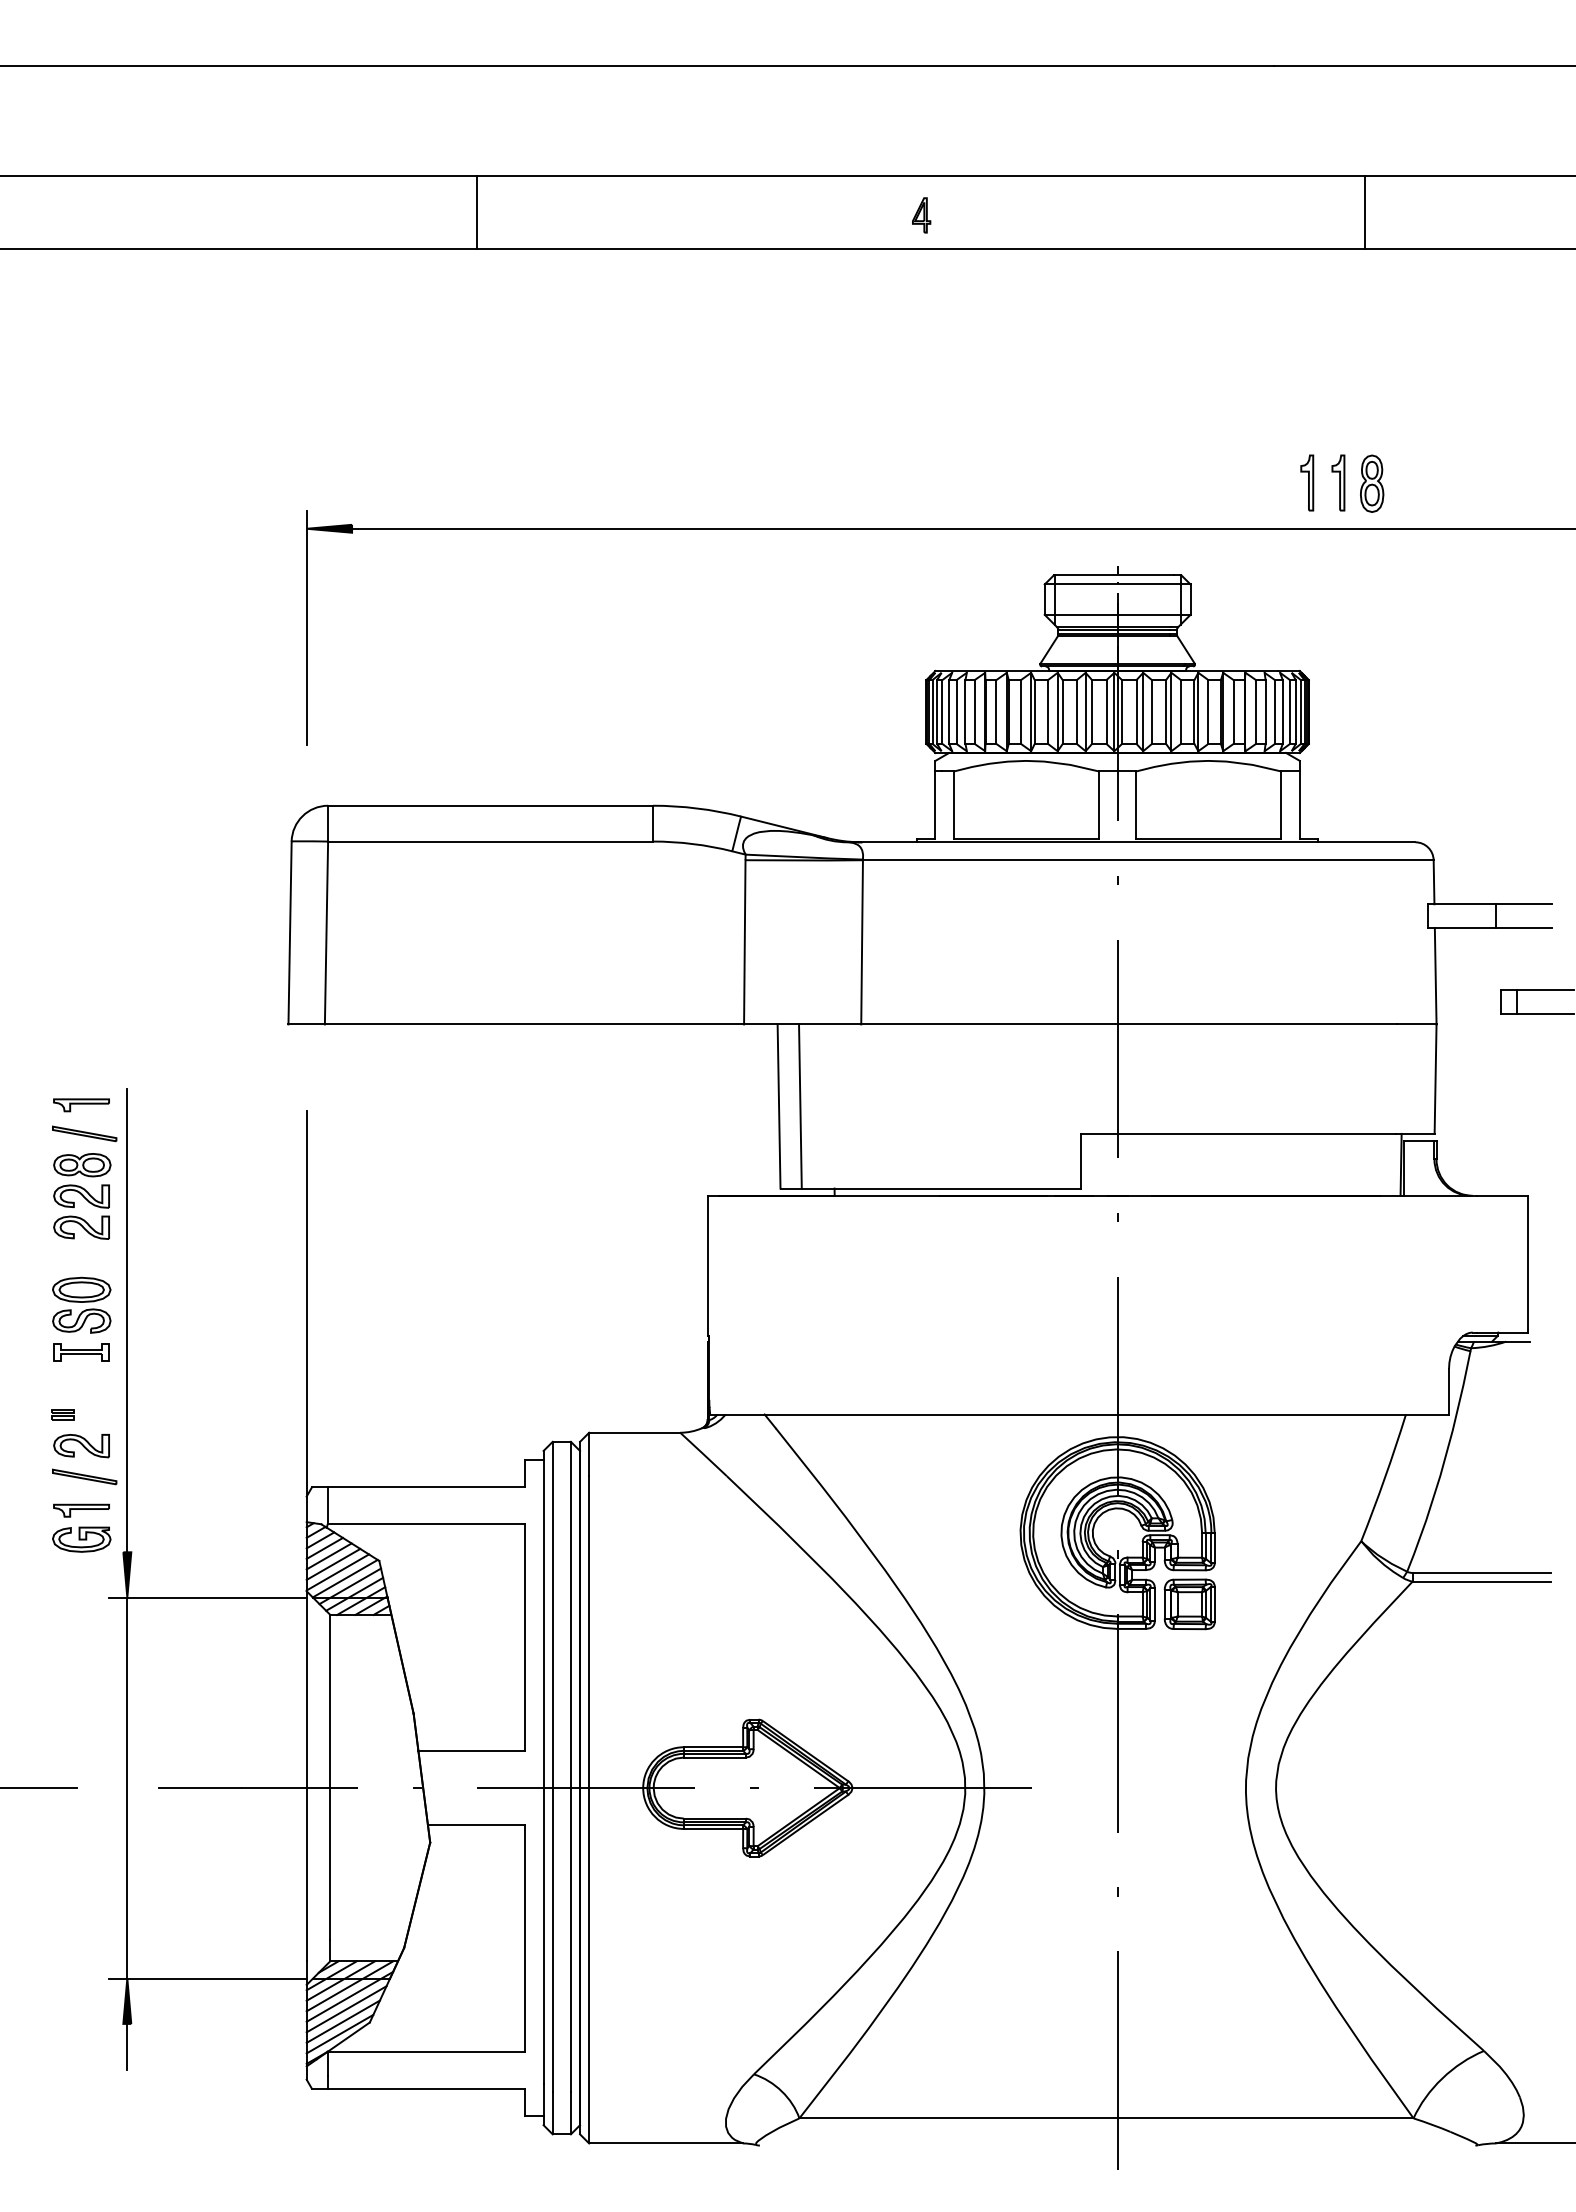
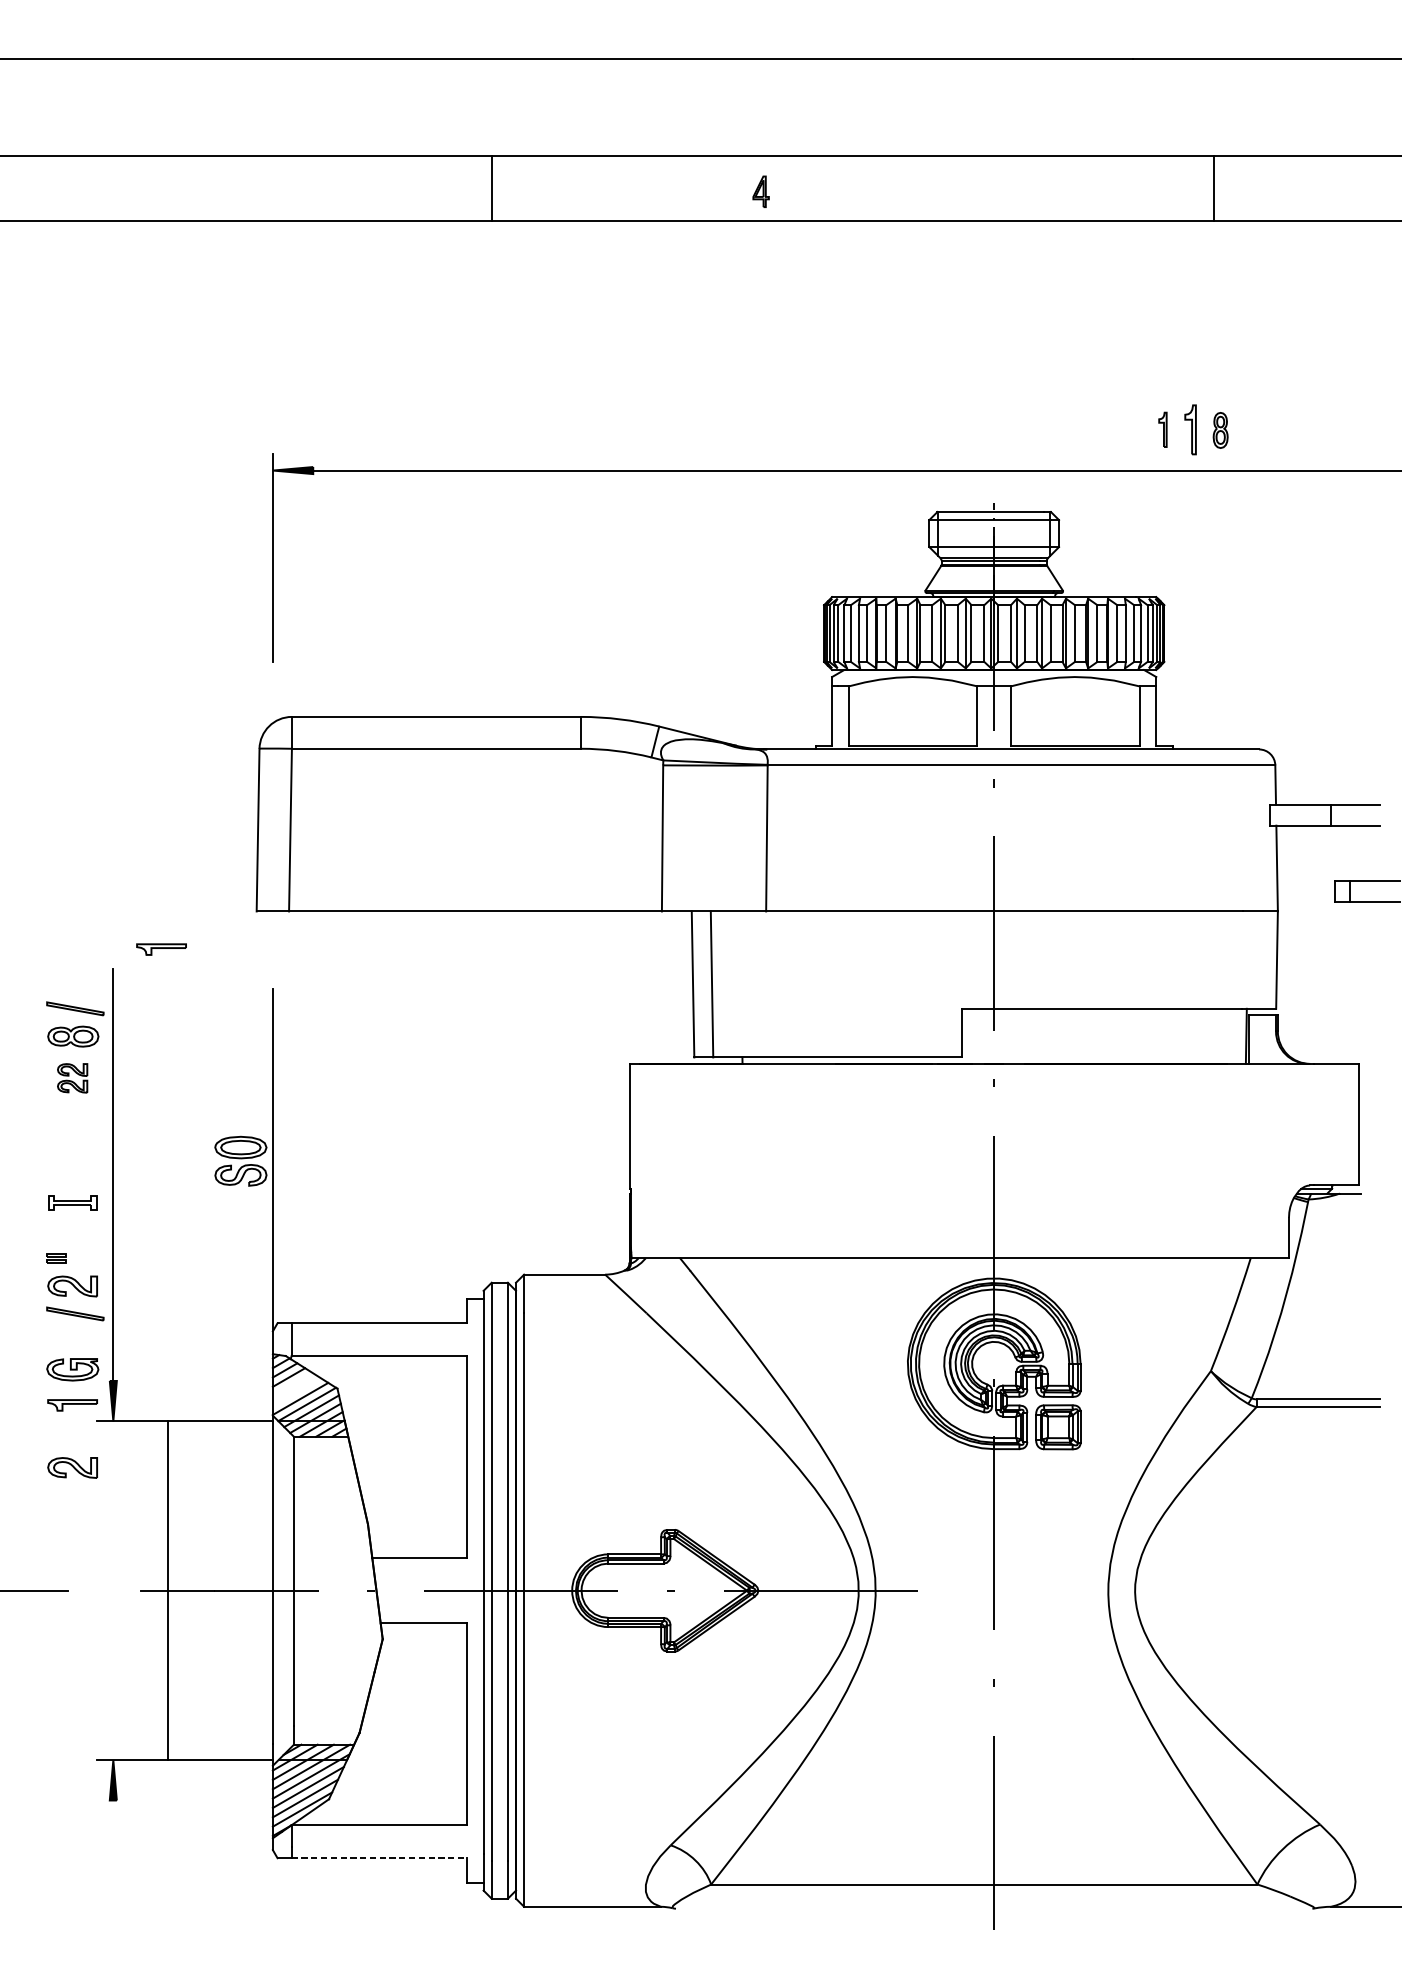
line: (476, 211) -> (491, 188), moved
part: (921, 215) -> (761, 191), moved
part: (1307, 482) -> (1163, 429), size x0.7
part: (1372, 483) -> (1220, 430), size x0.7
part: (81, 1105) -> (161, 949), moved
part: (81, 1211) -> (72, 1077), size x0.6
part: (81, 1304) -> (240, 1160), moved
part: (81, 1510) -> (72, 1405), moved
line: (328, 1556) -> (292, 1384), removed
line: (333, 1563) -> (296, 1390), removed
part: (81, 1650) -> (72, 1468), added
line: (127, 1787) -> (168, 1590), moved
line: (127, 2046) -> (113, 1820), removed
line: (426, 2088) -> (379, 1857), solid -> dashed

